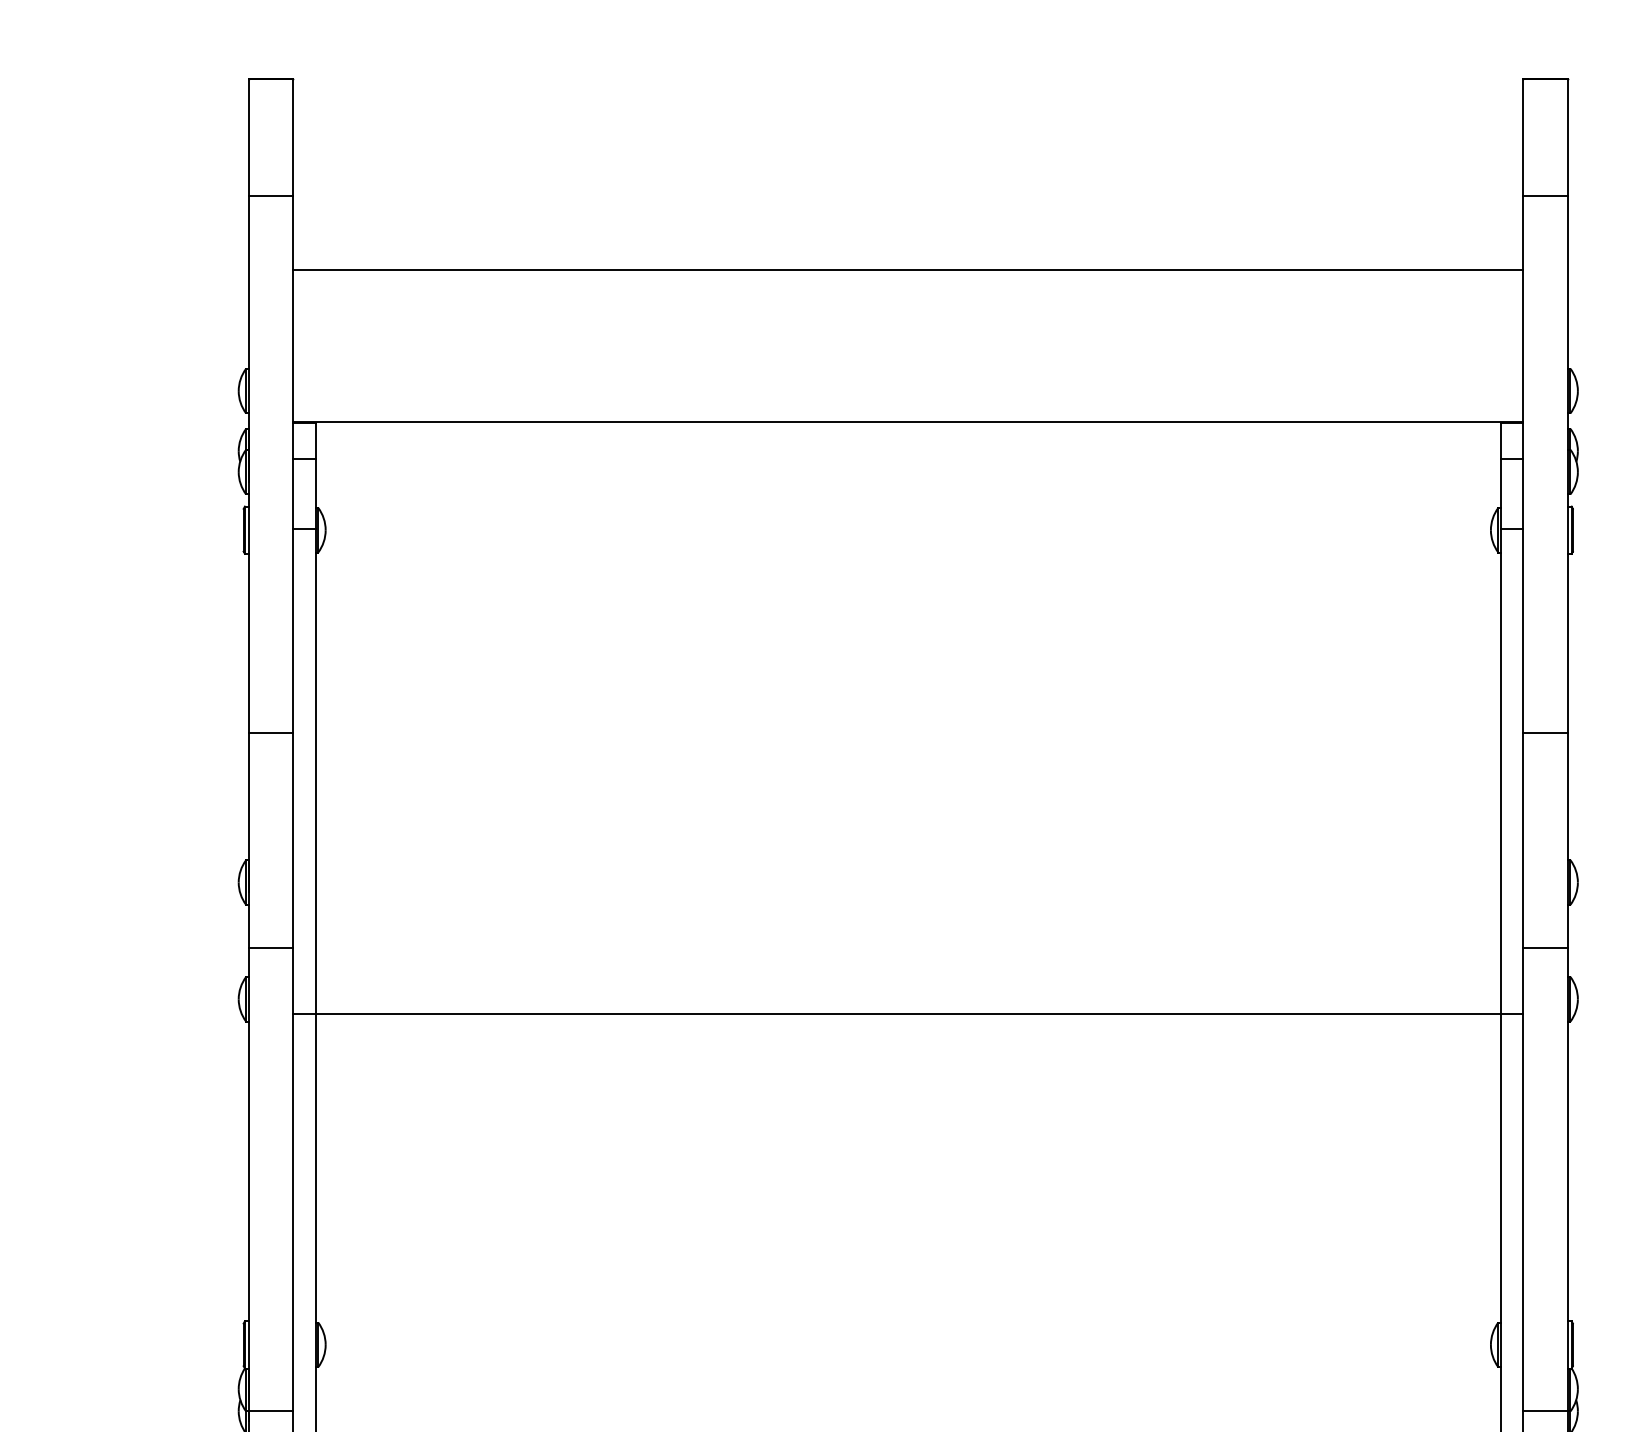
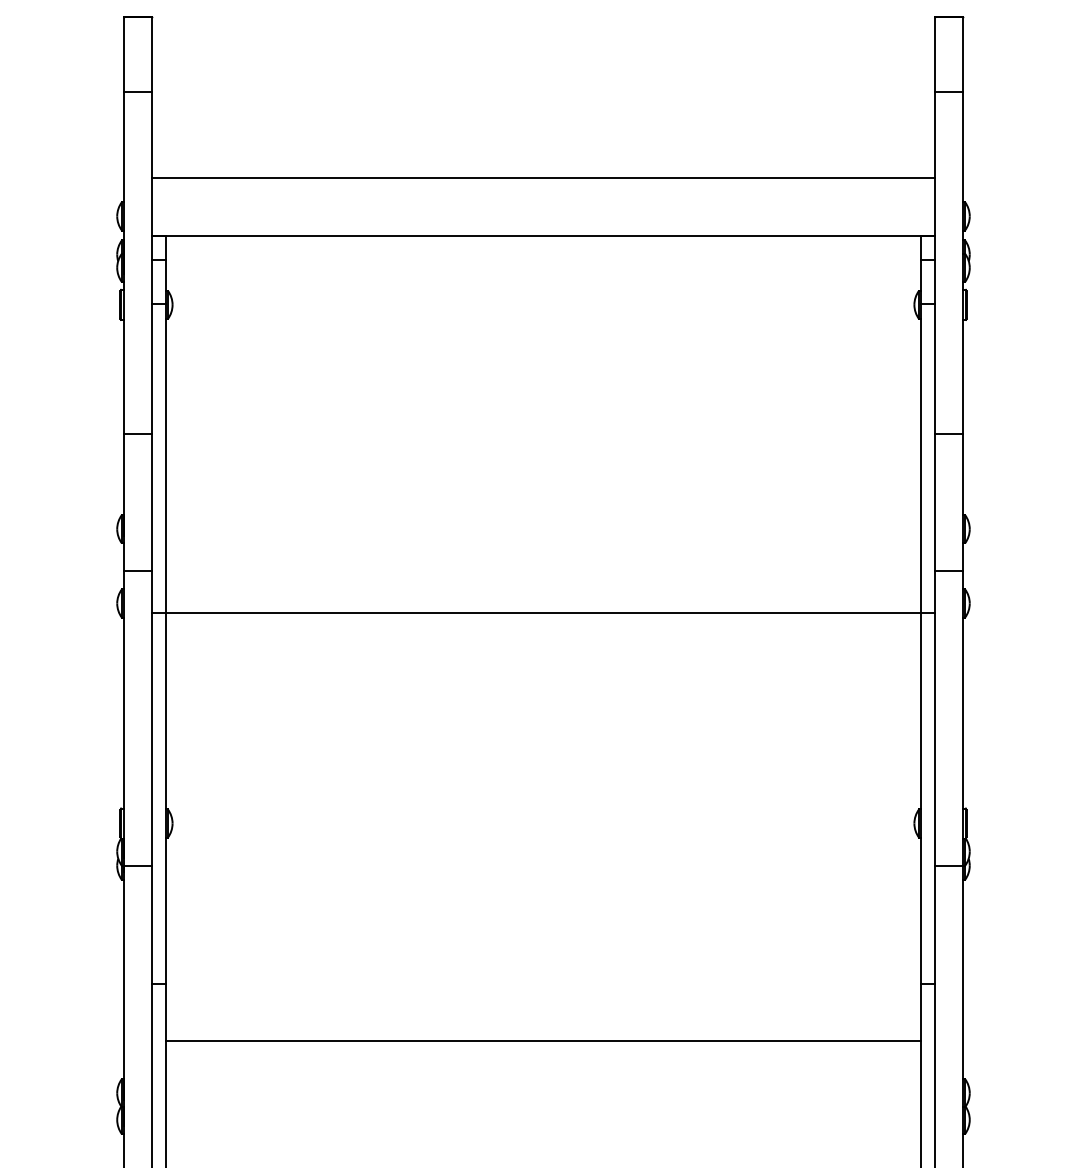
line: (908, 270) -> (543, 178), moved

